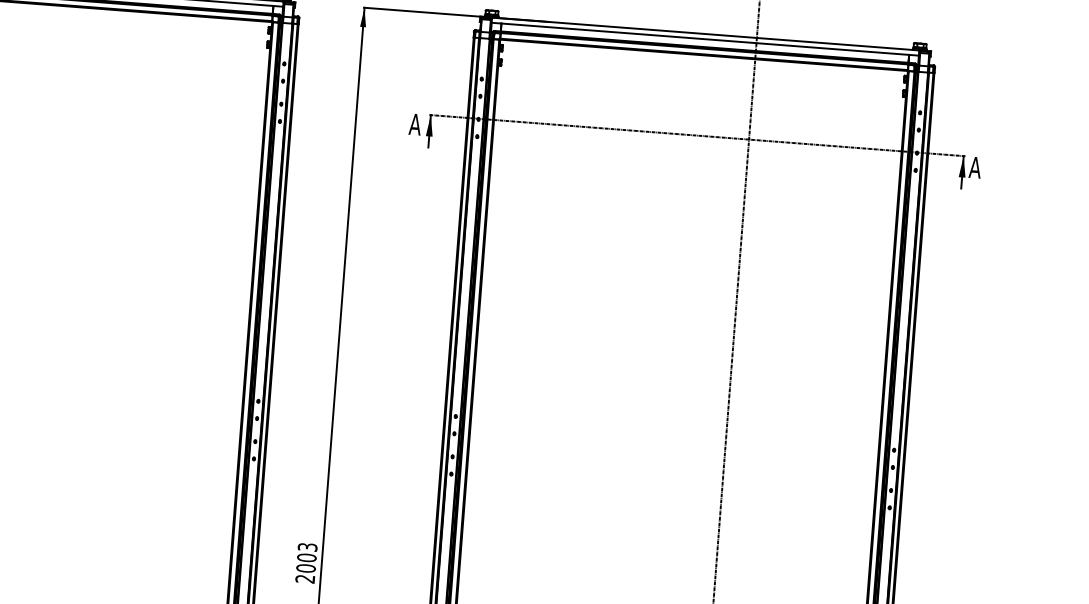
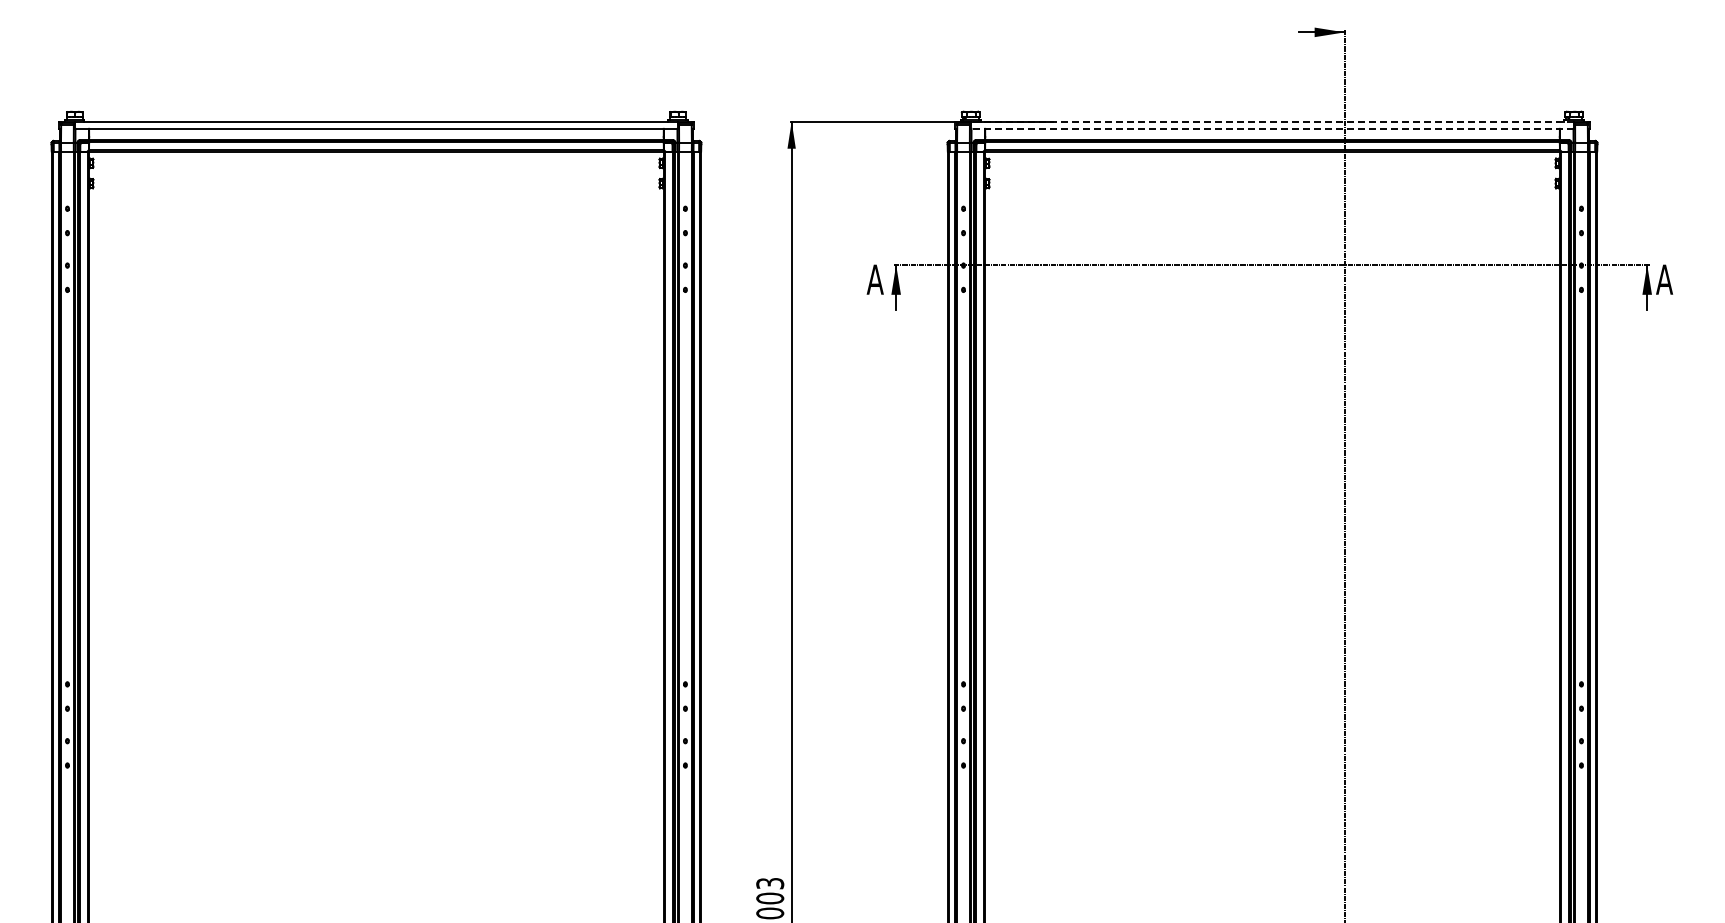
line: (704, 33) -> (1271, 121), solid -> dashed
line: (704, 38) -> (1271, 128), solid -> dashed

